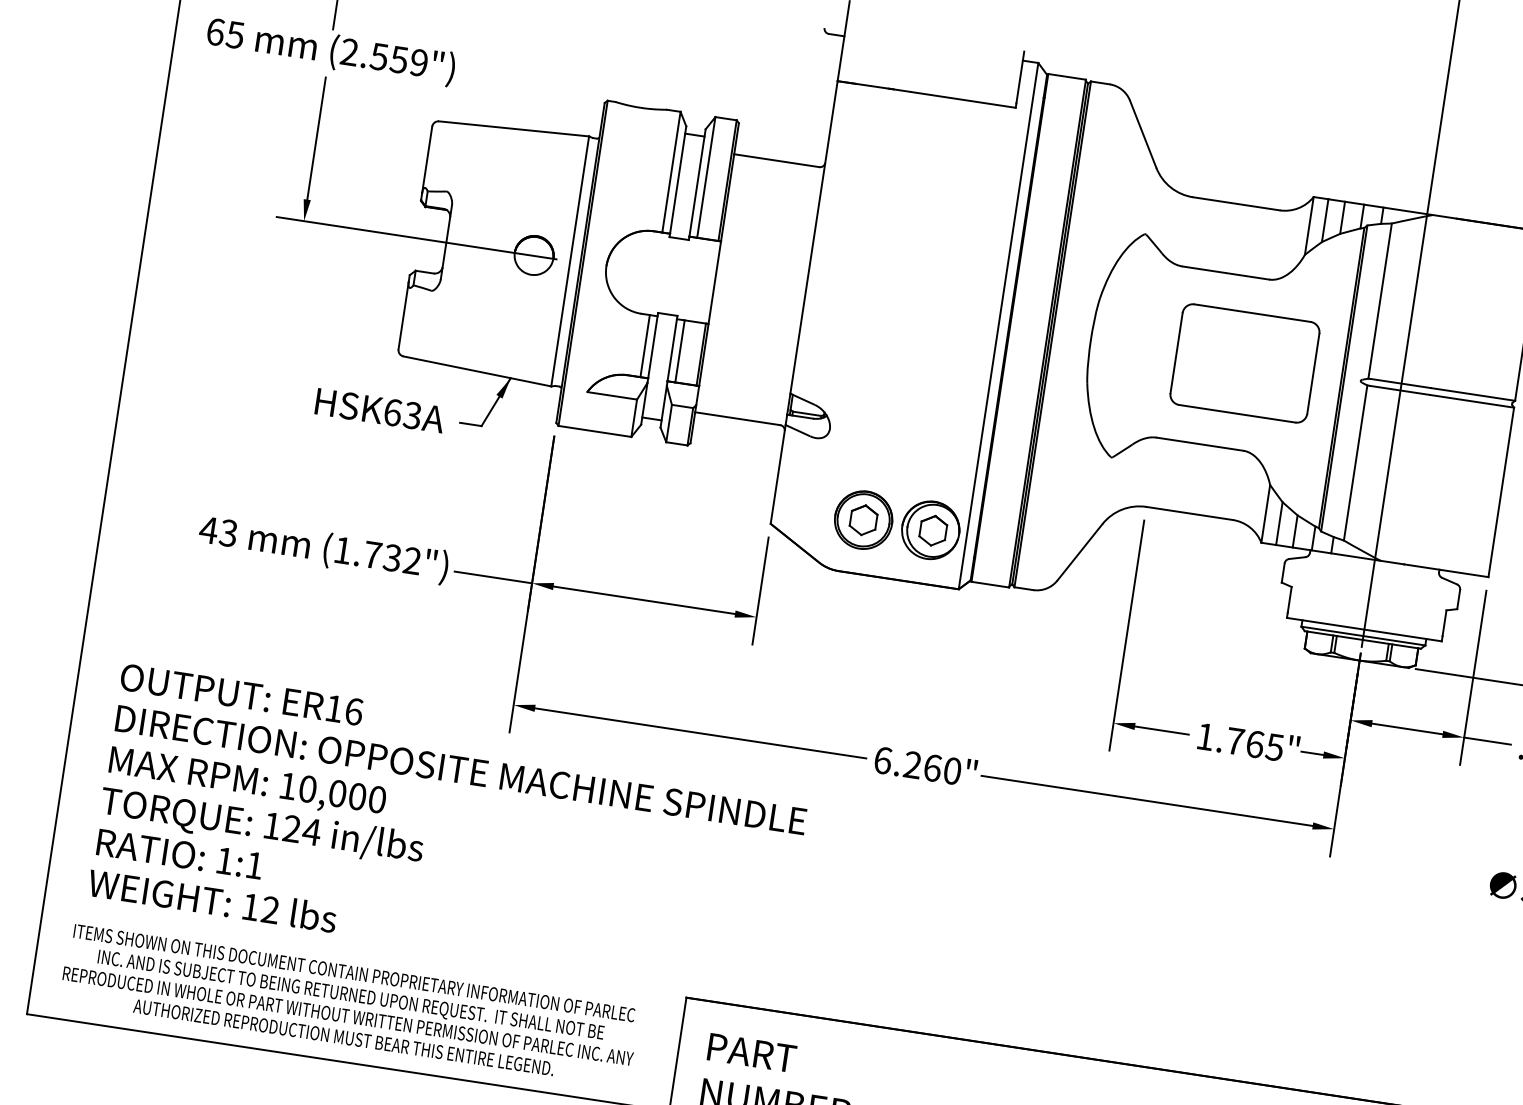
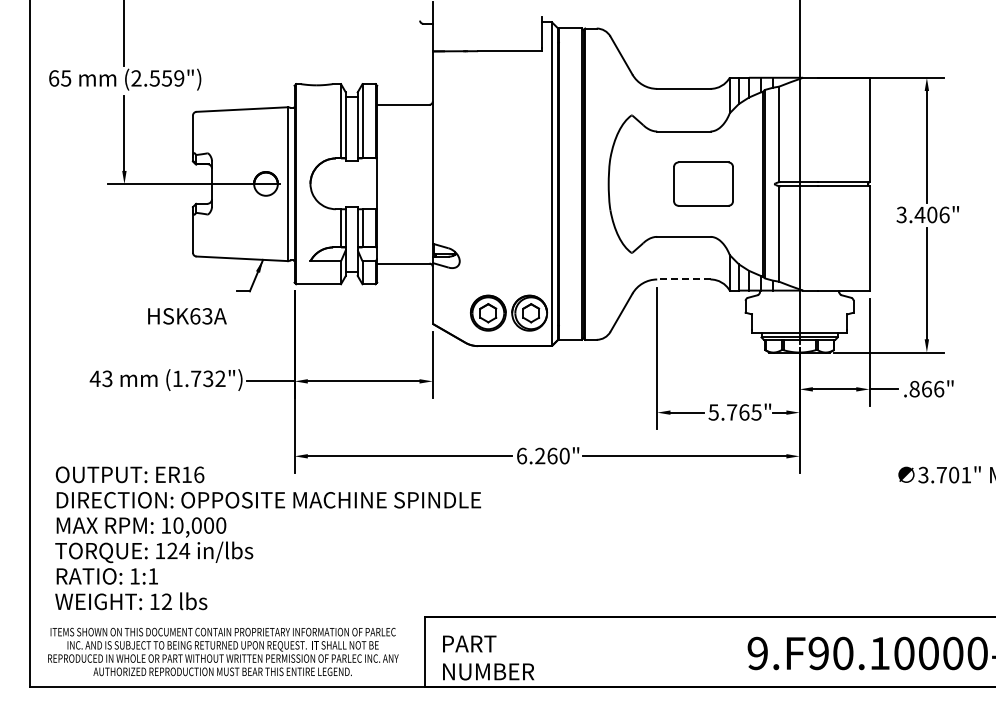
part: (1245, 362) -> (703, 183), size x0.7
text: (380, 411) -> (187, 316), moved
line: (1188, 513) -> (683, 279), solid -> dashed
text: (1205, 736) -> (713, 412), 1.765" -> 5.765"

